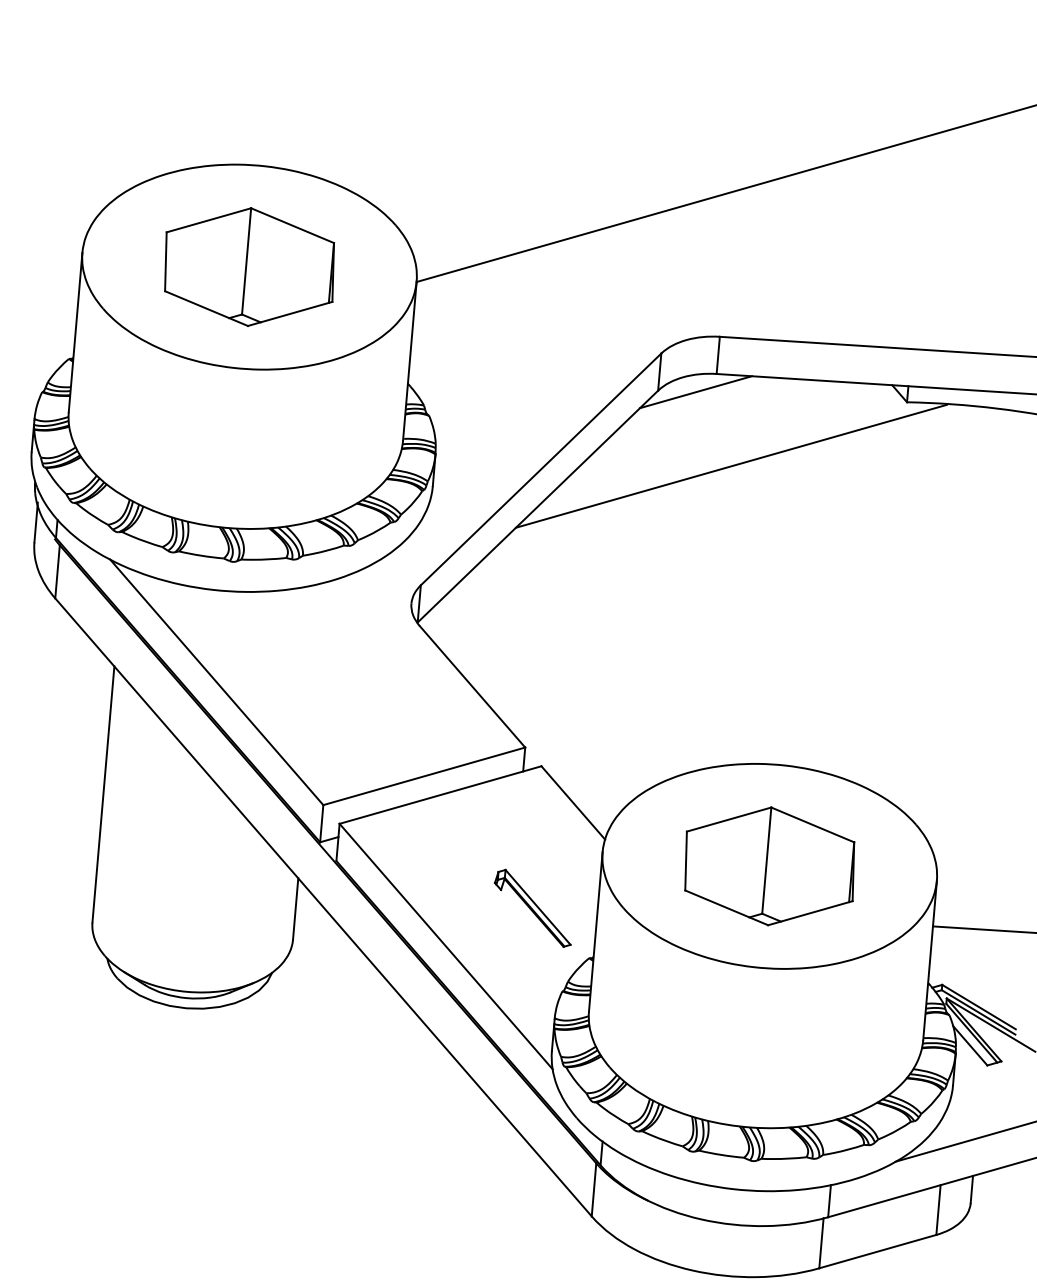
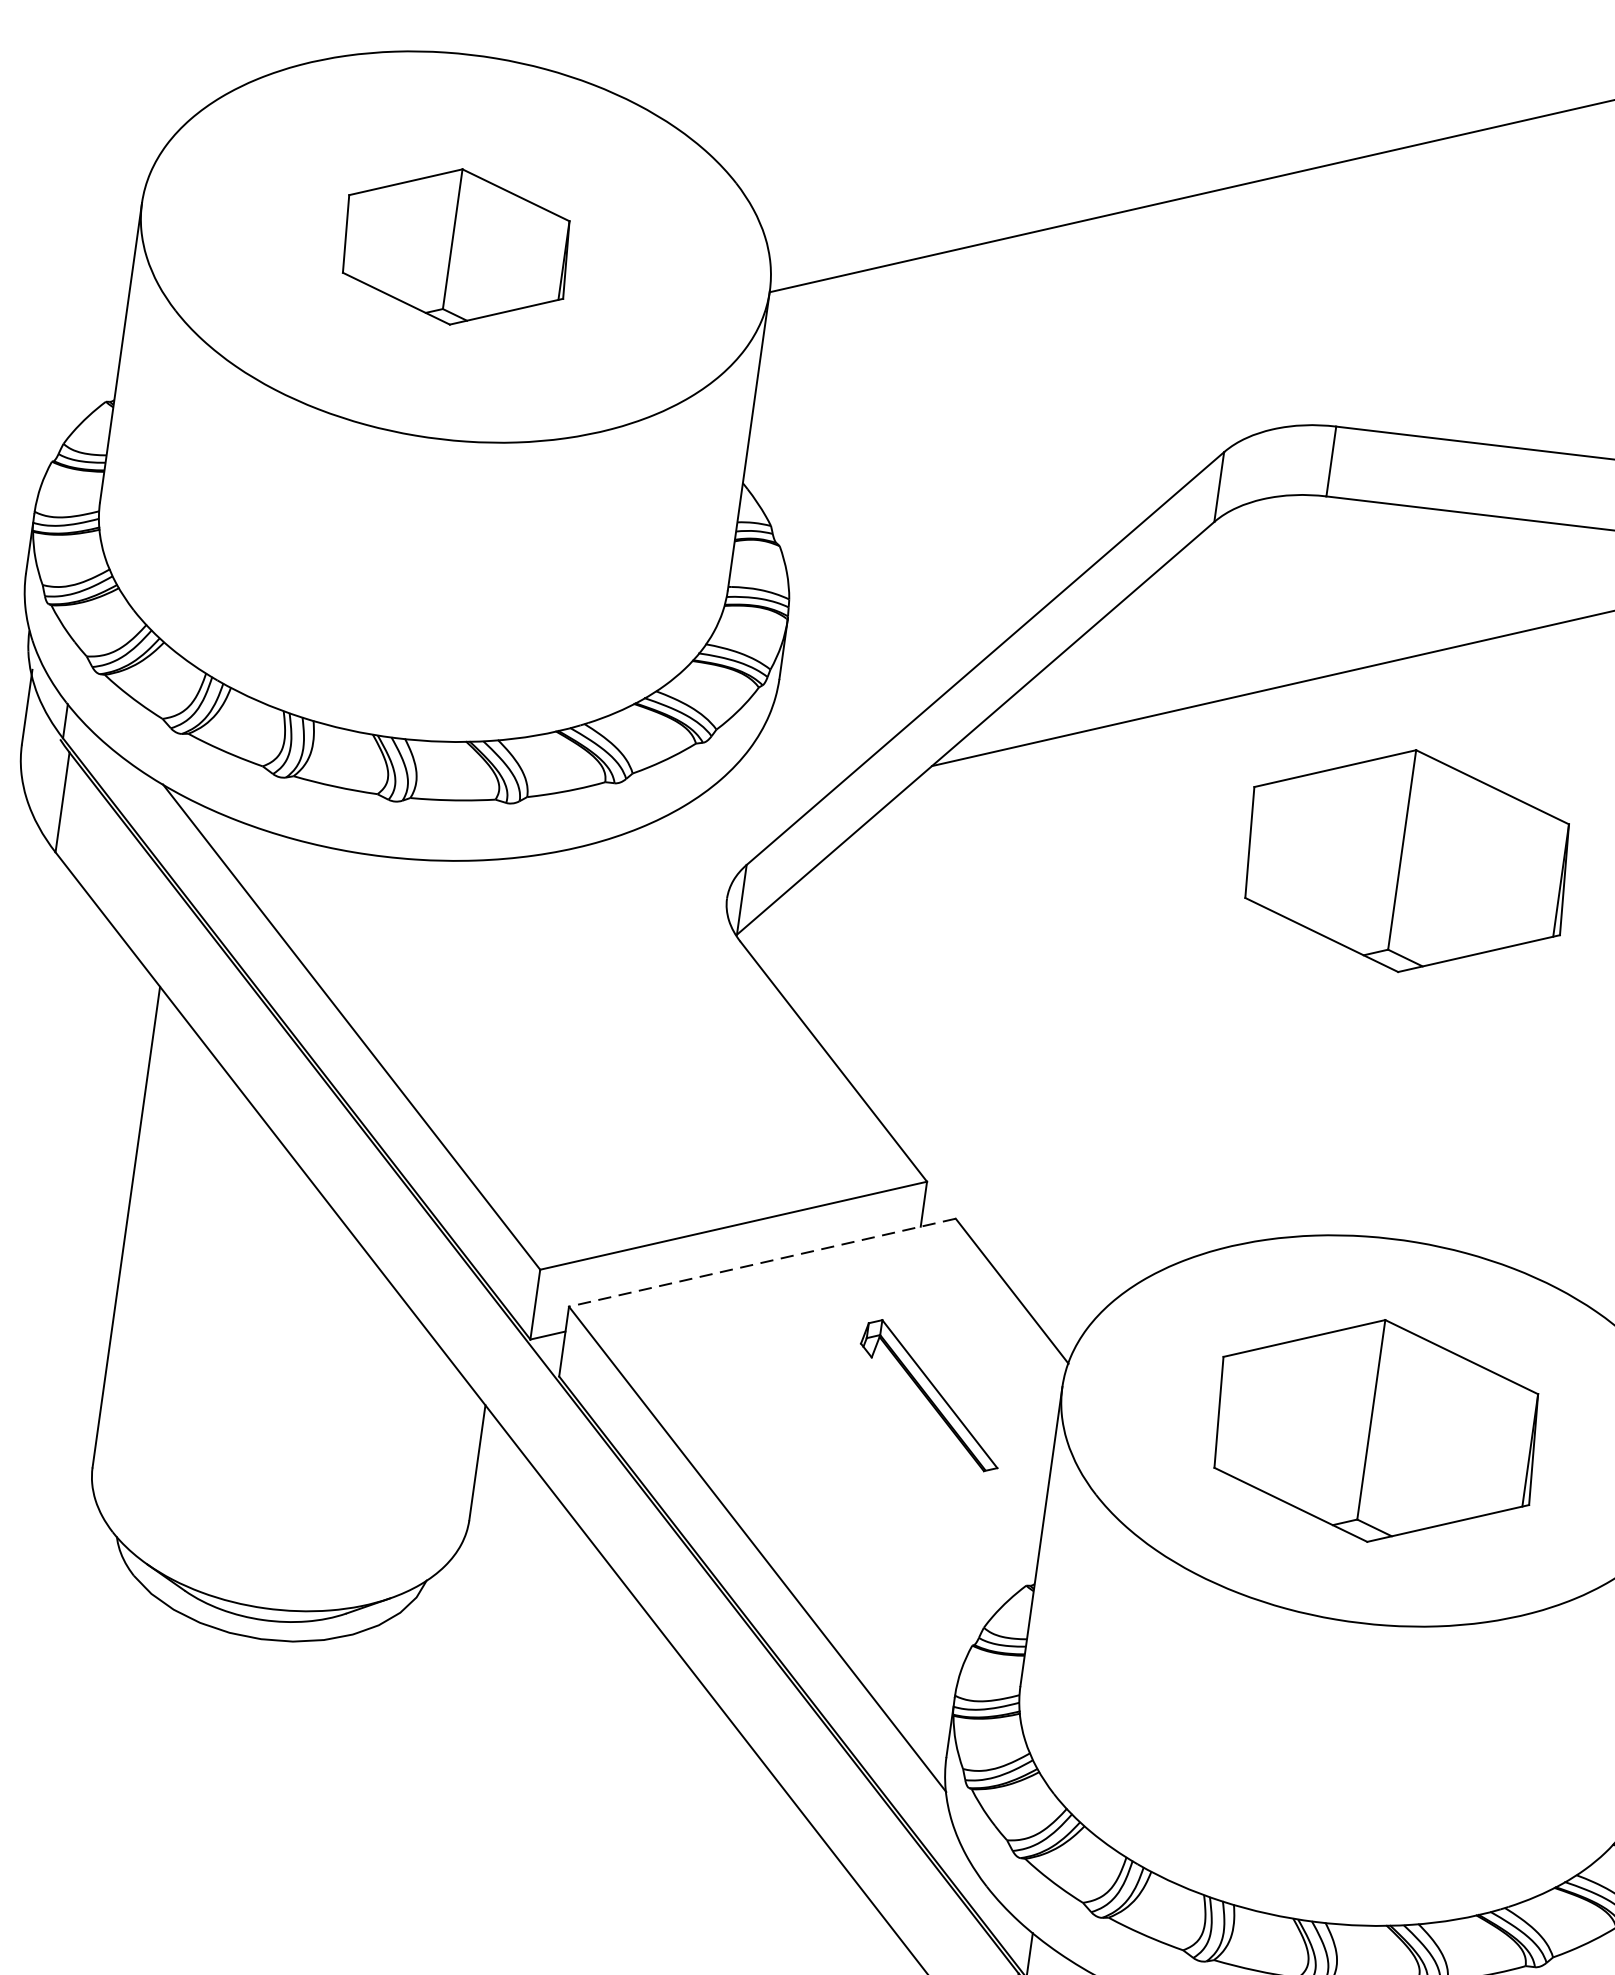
part: (249, 266) -> (455, 245), size x0.7
line: (695, 392) -> (1284, 529), removed
part: (769, 564) -> (1406, 861), added
line: (440, 795) -> (762, 1263), solid -> dashed
part: (532, 907) -> (929, 1393), moved

